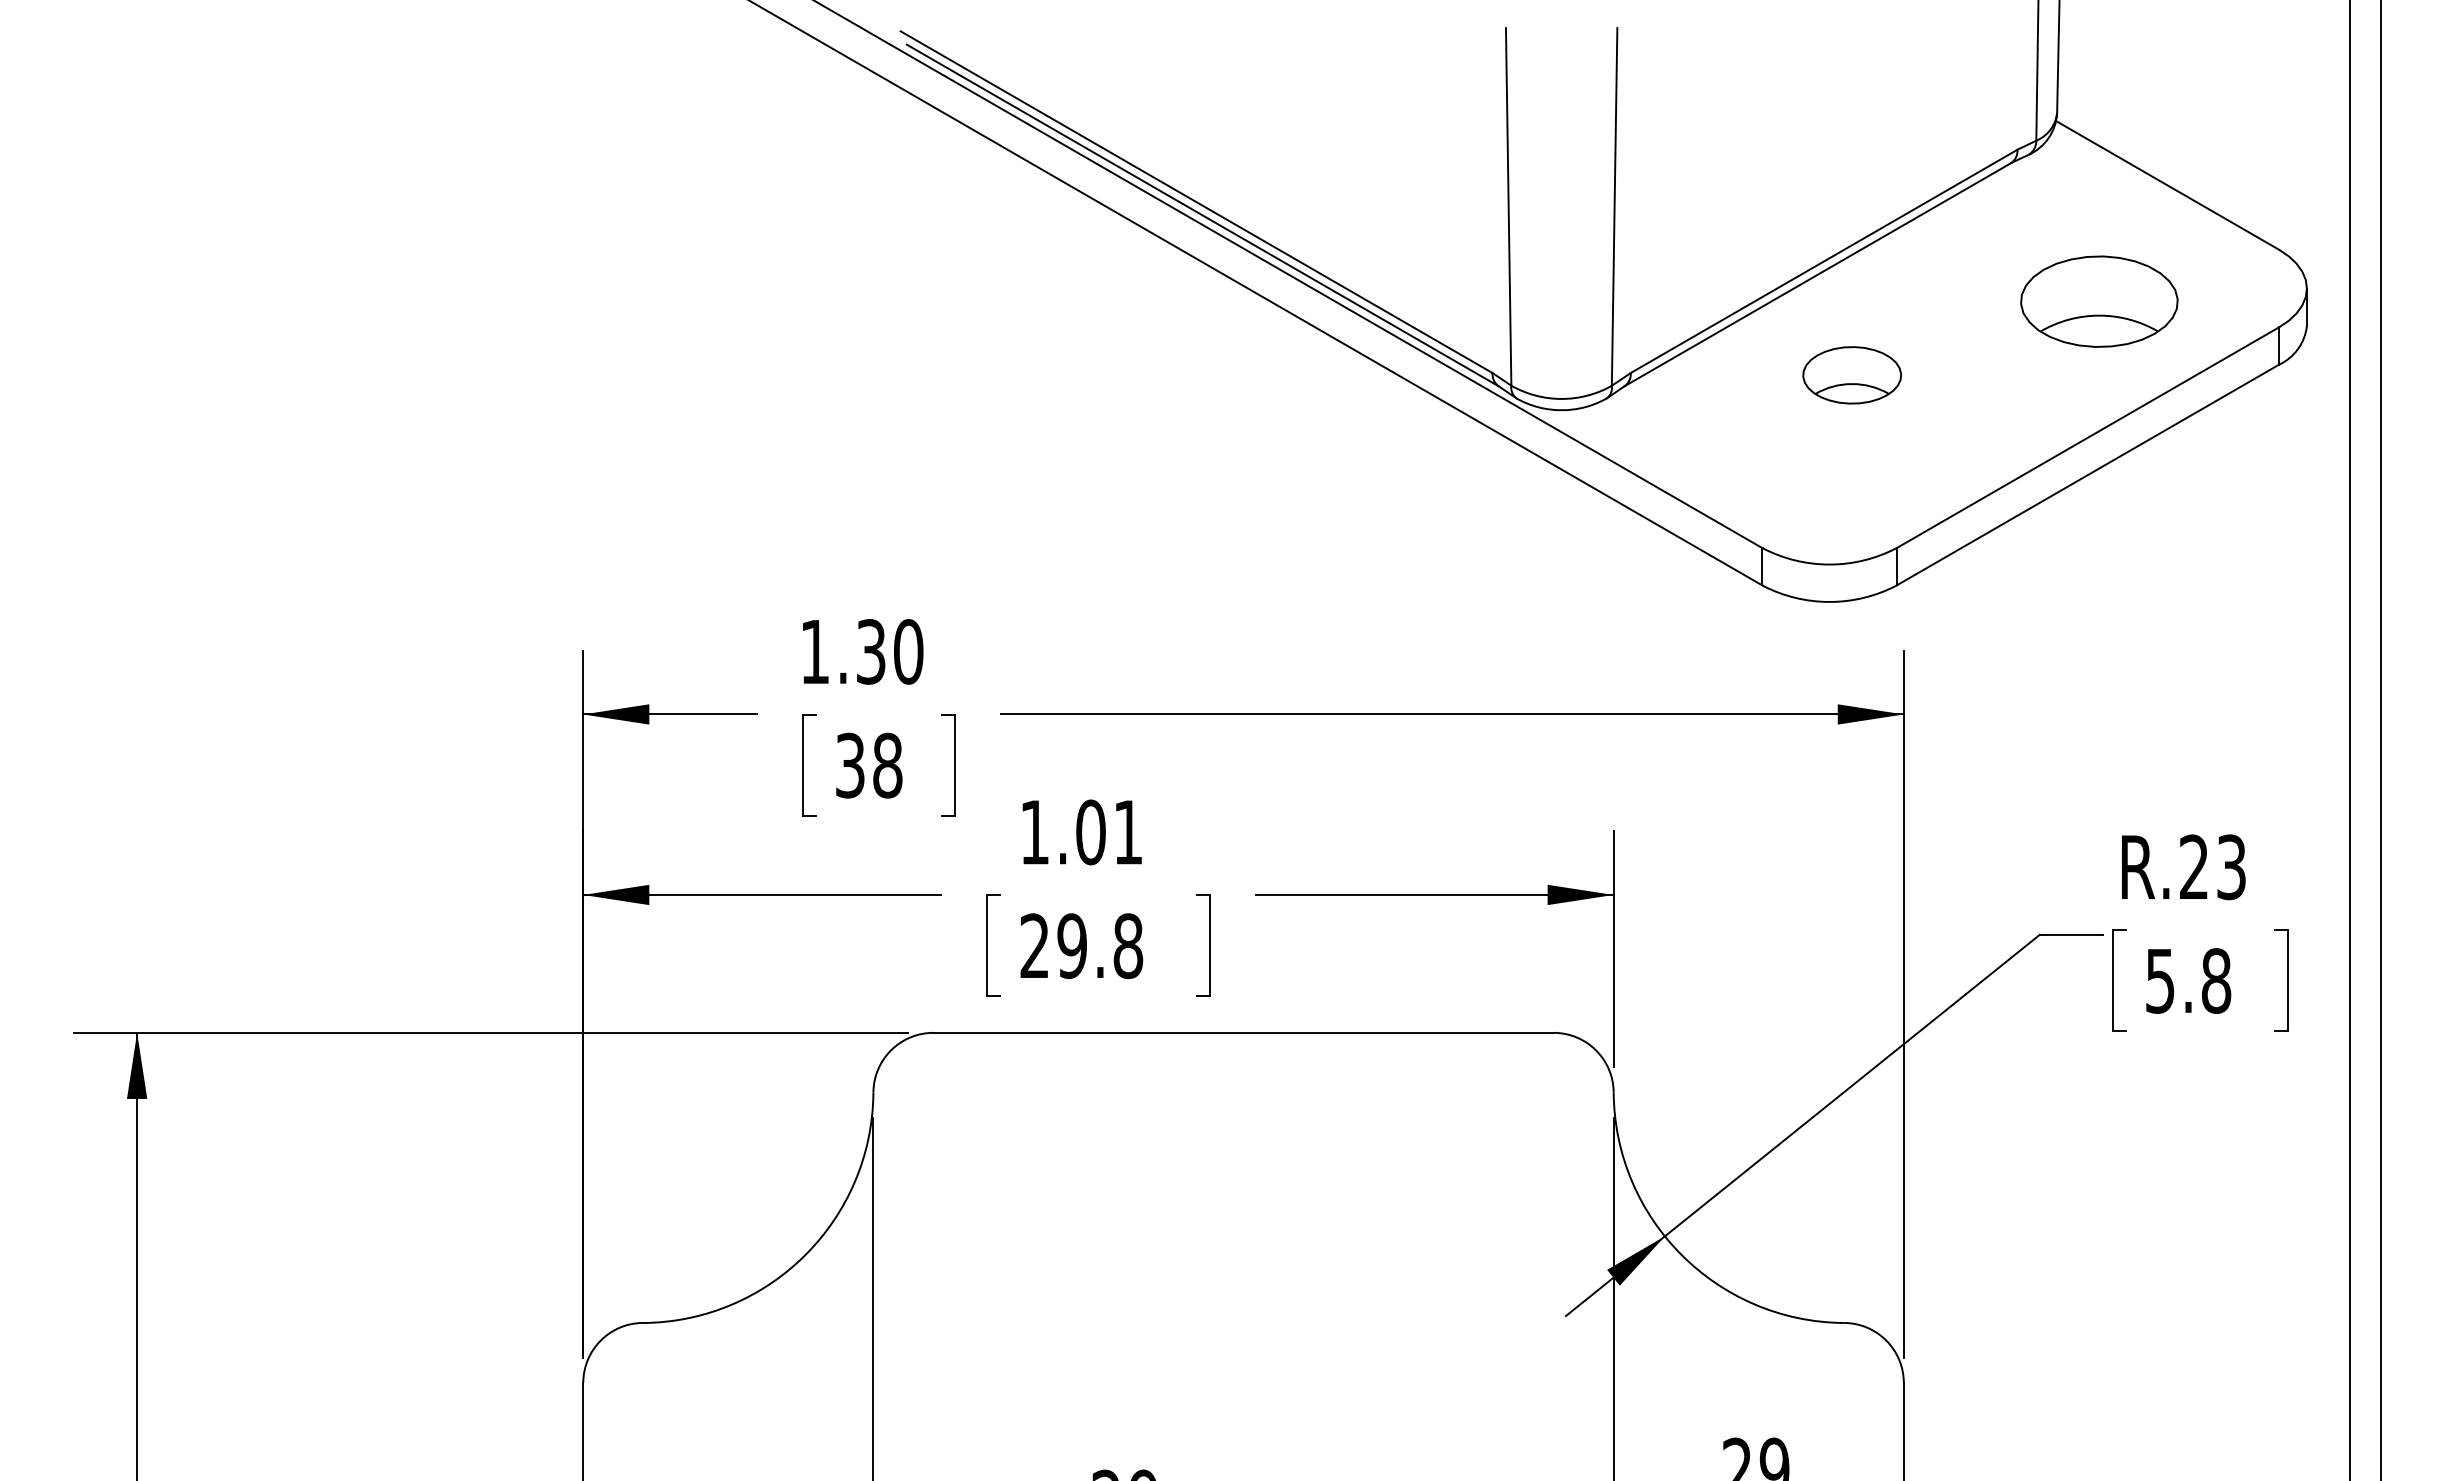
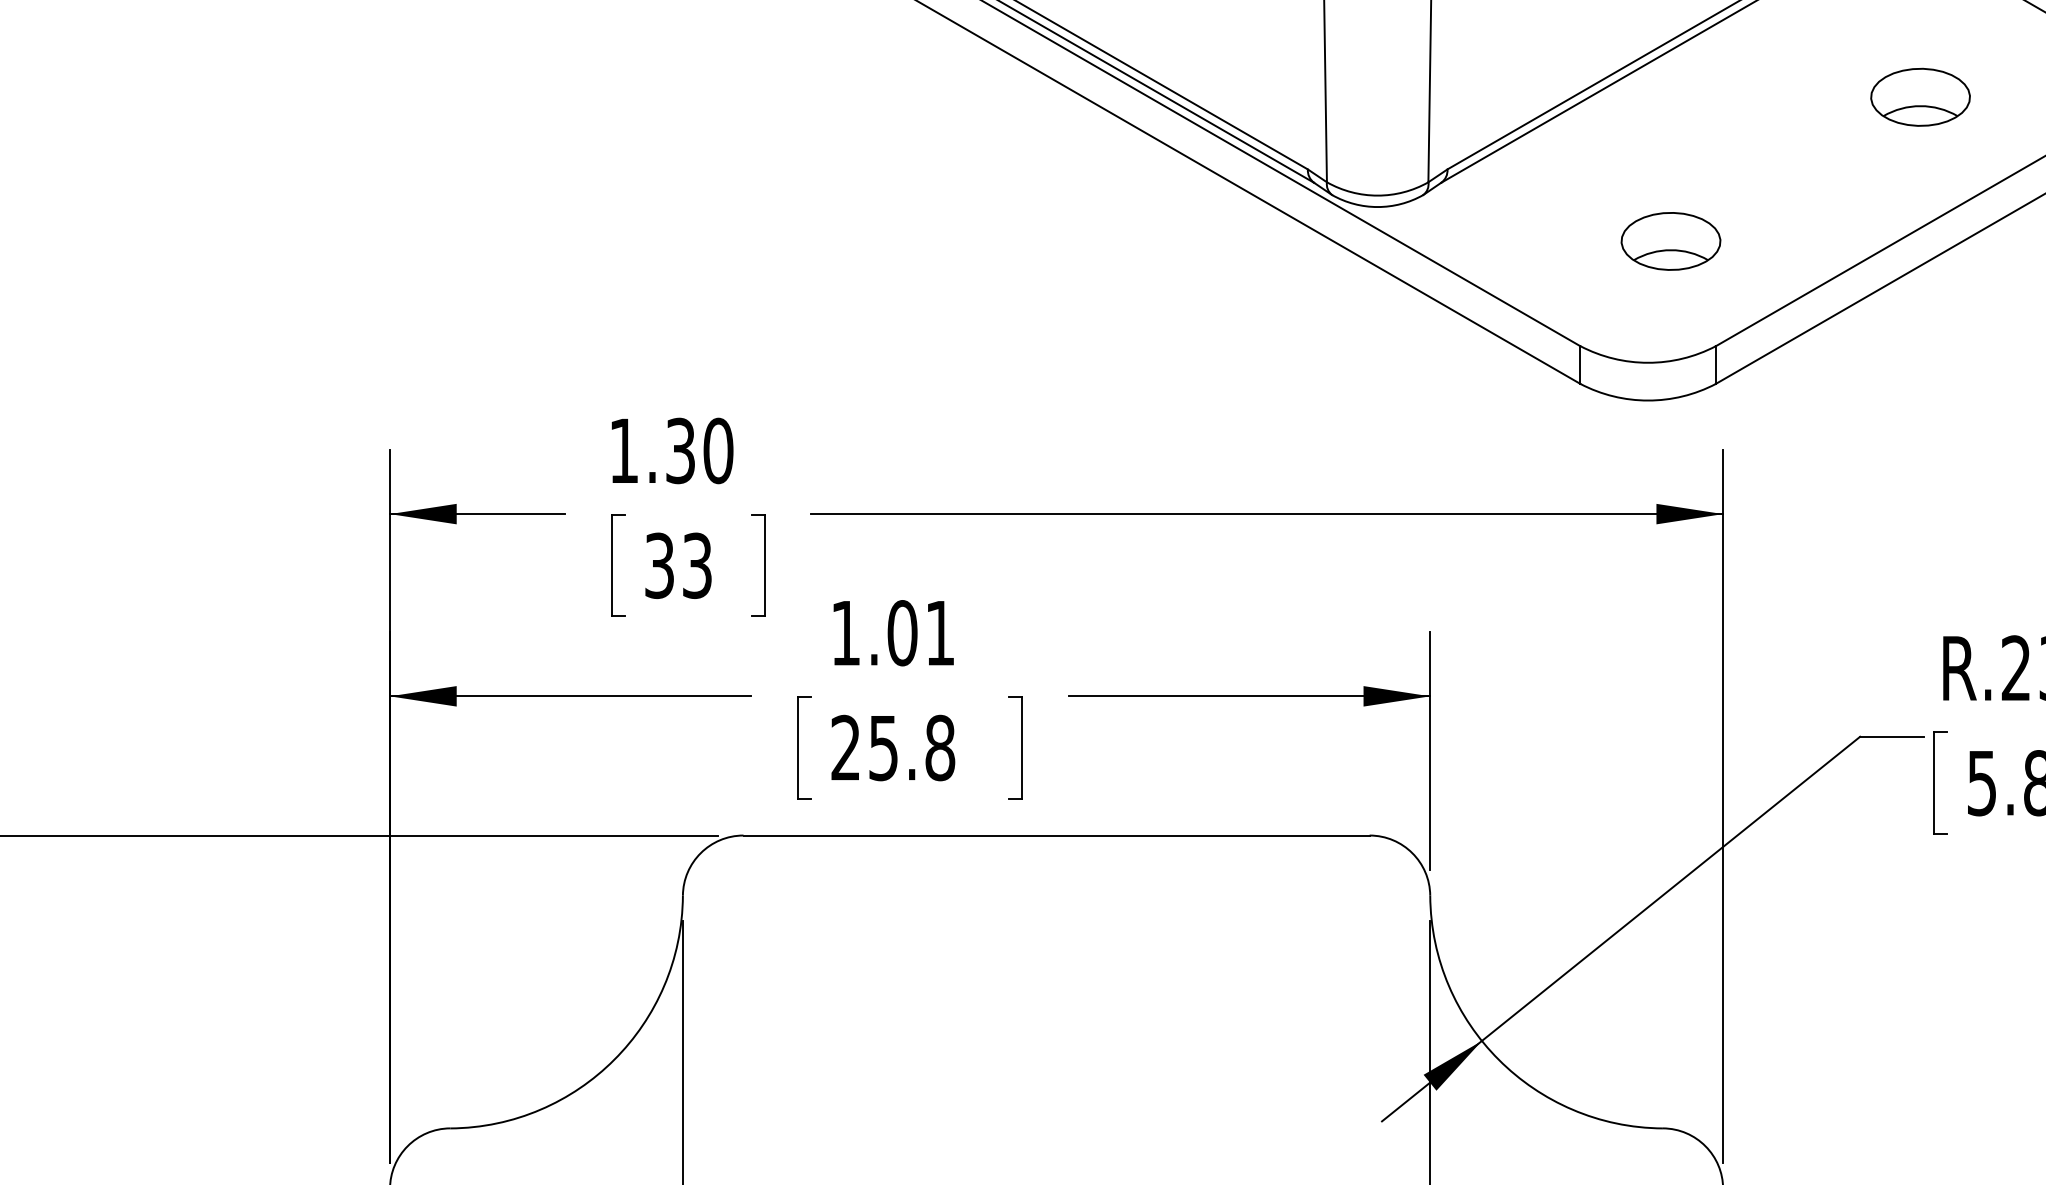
part: (2099, 301) -> (1920, 97), size x0.62
part: (1851, 375) -> (1670, 241), moved
text: (887, 765) -> (697, 565), 38 -> 33
text: (1071, 945) -> (882, 747), 29.8 -> 25.8

